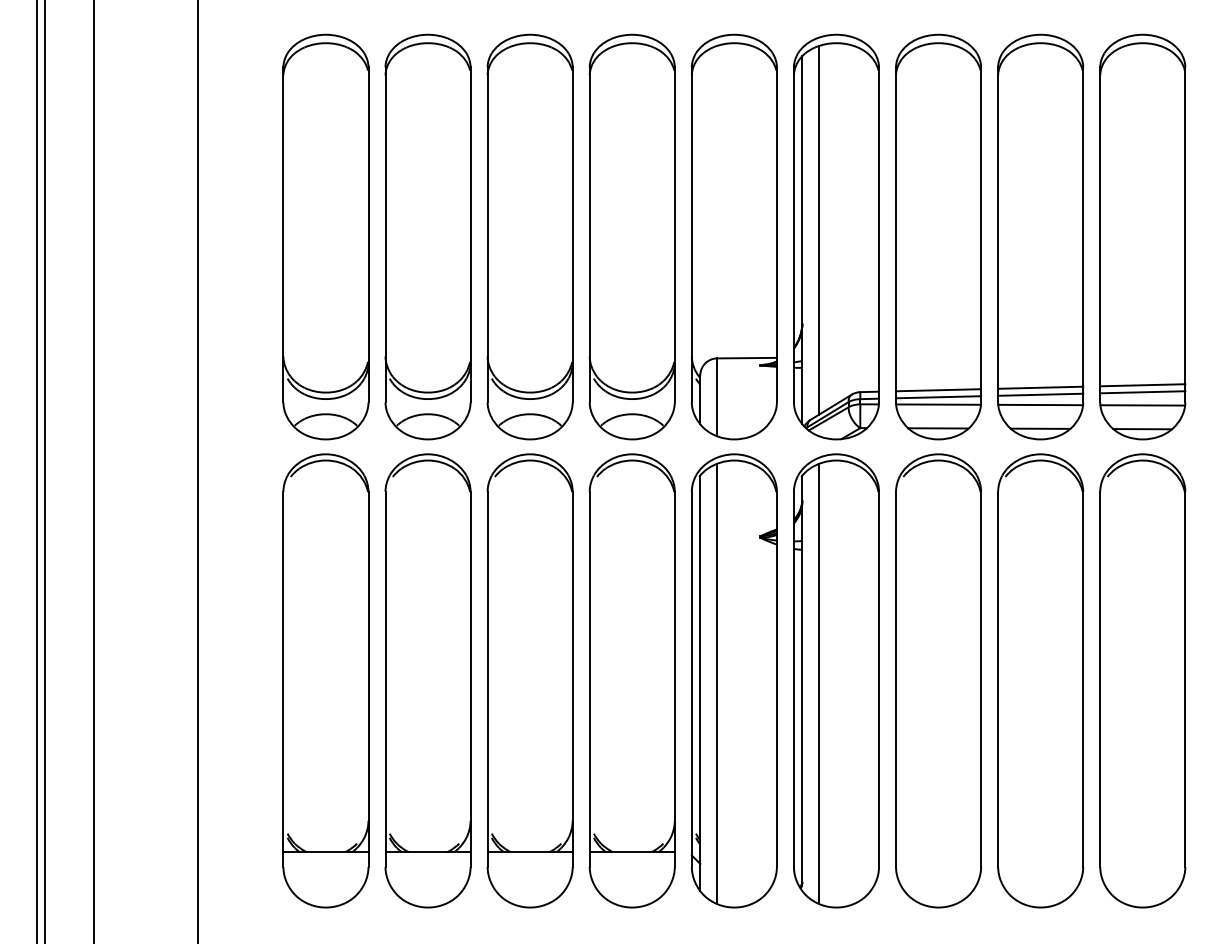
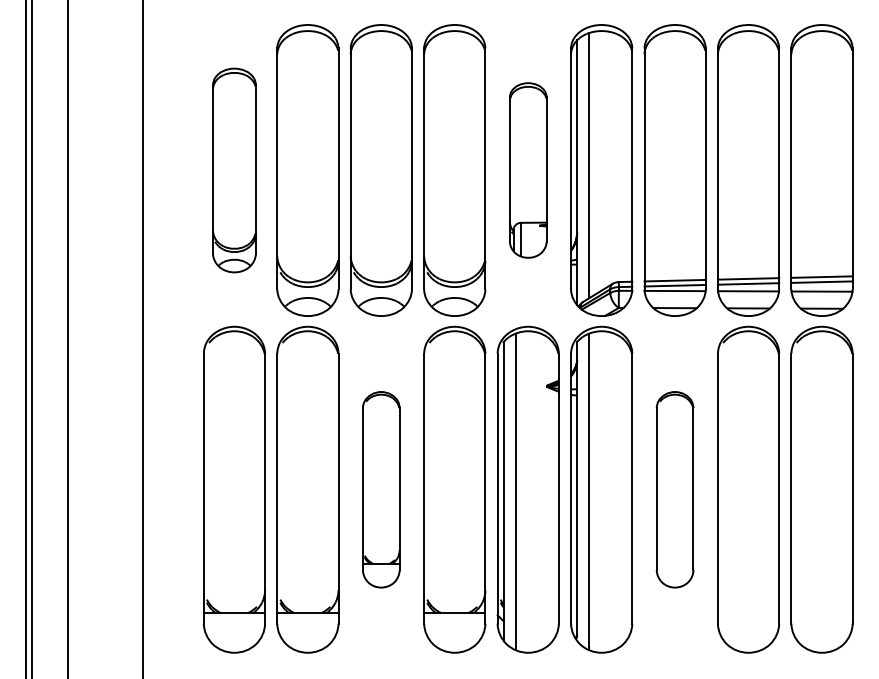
part: (325, 236) -> (234, 170), size x0.7
part: (734, 236) -> (528, 170), size x0.6
part: (529, 680) -> (380, 489), size x0.6
part: (938, 680) -> (675, 489), size x0.6

